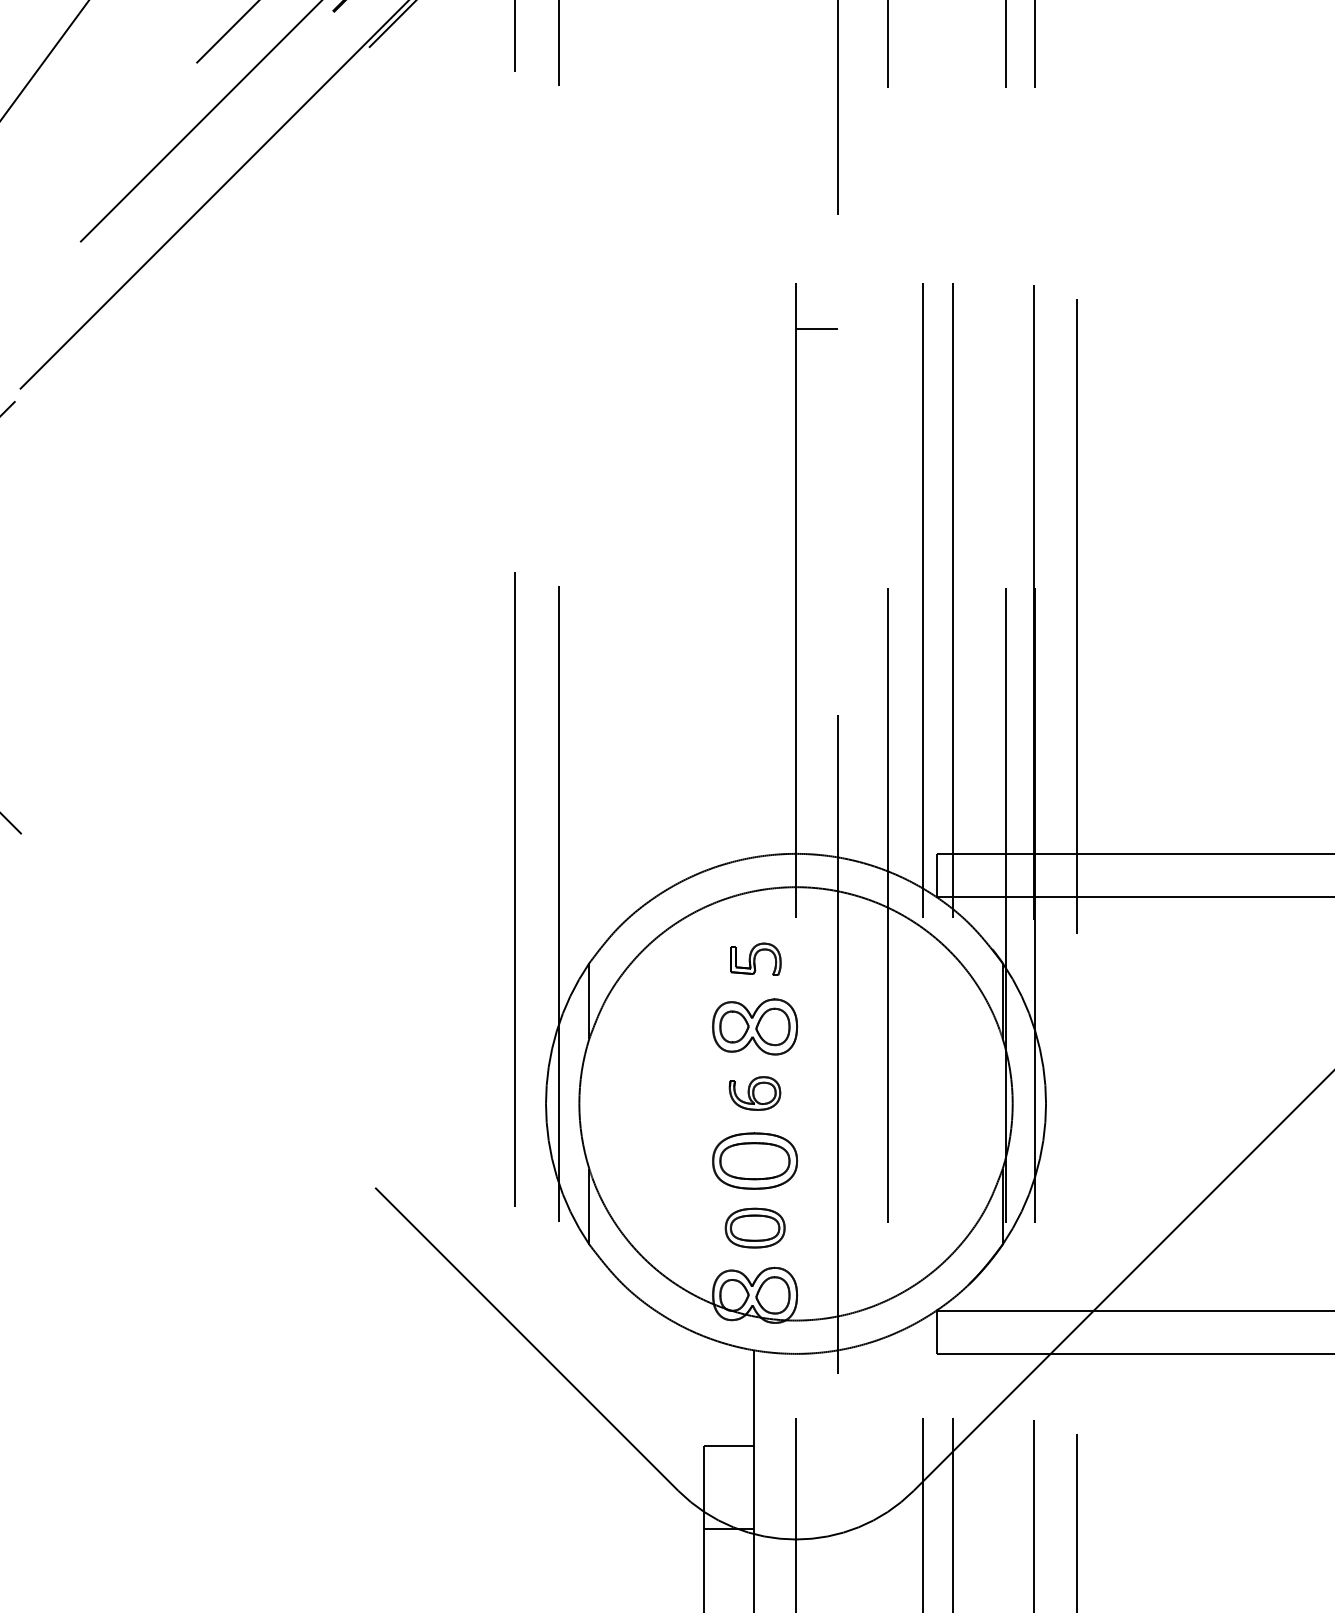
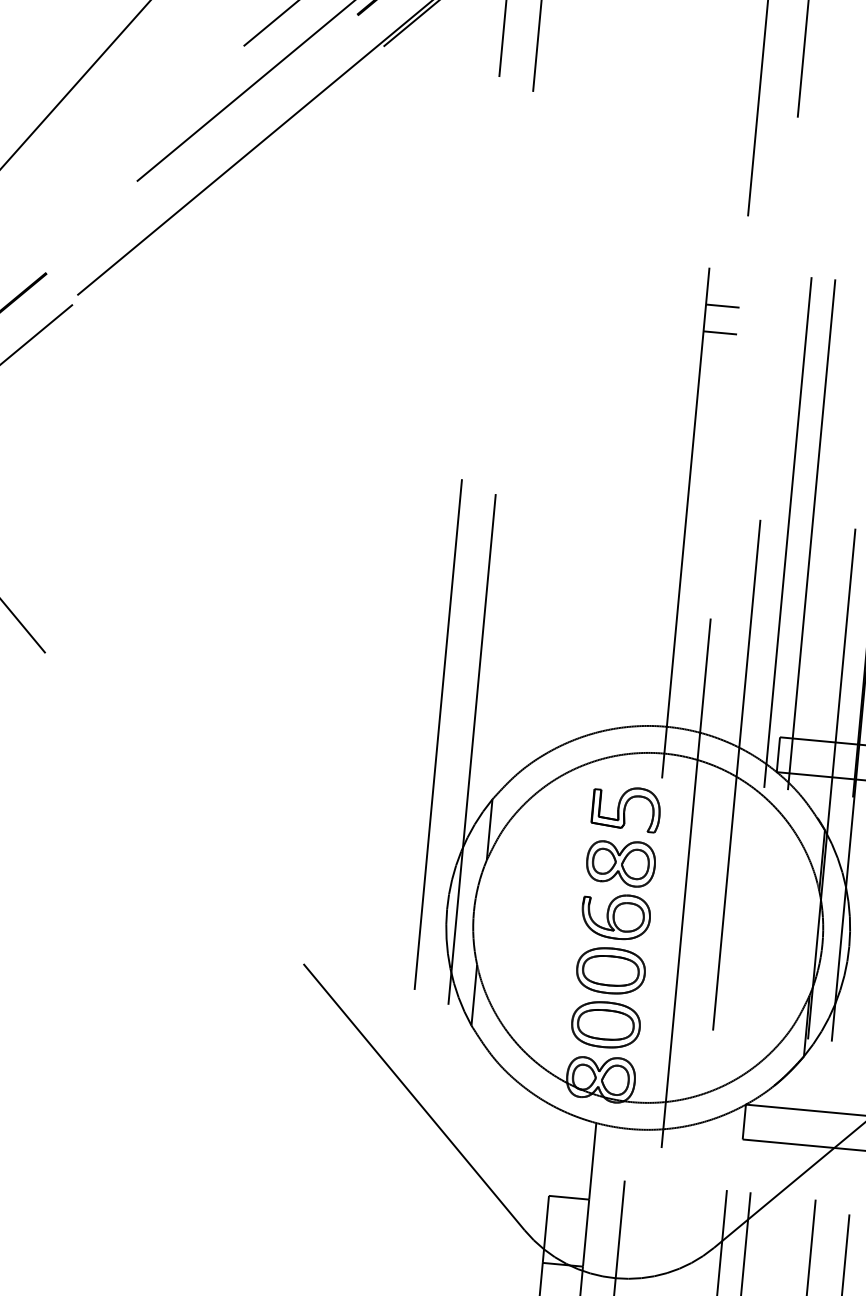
line: (816, 362) -> (719, 333), added
part: (755, 959) -> (626, 808), size x1.67
part: (754, 1093) -> (615, 916), size x1.67
part: (755, 1227) -> (606, 1024), size x1.43

